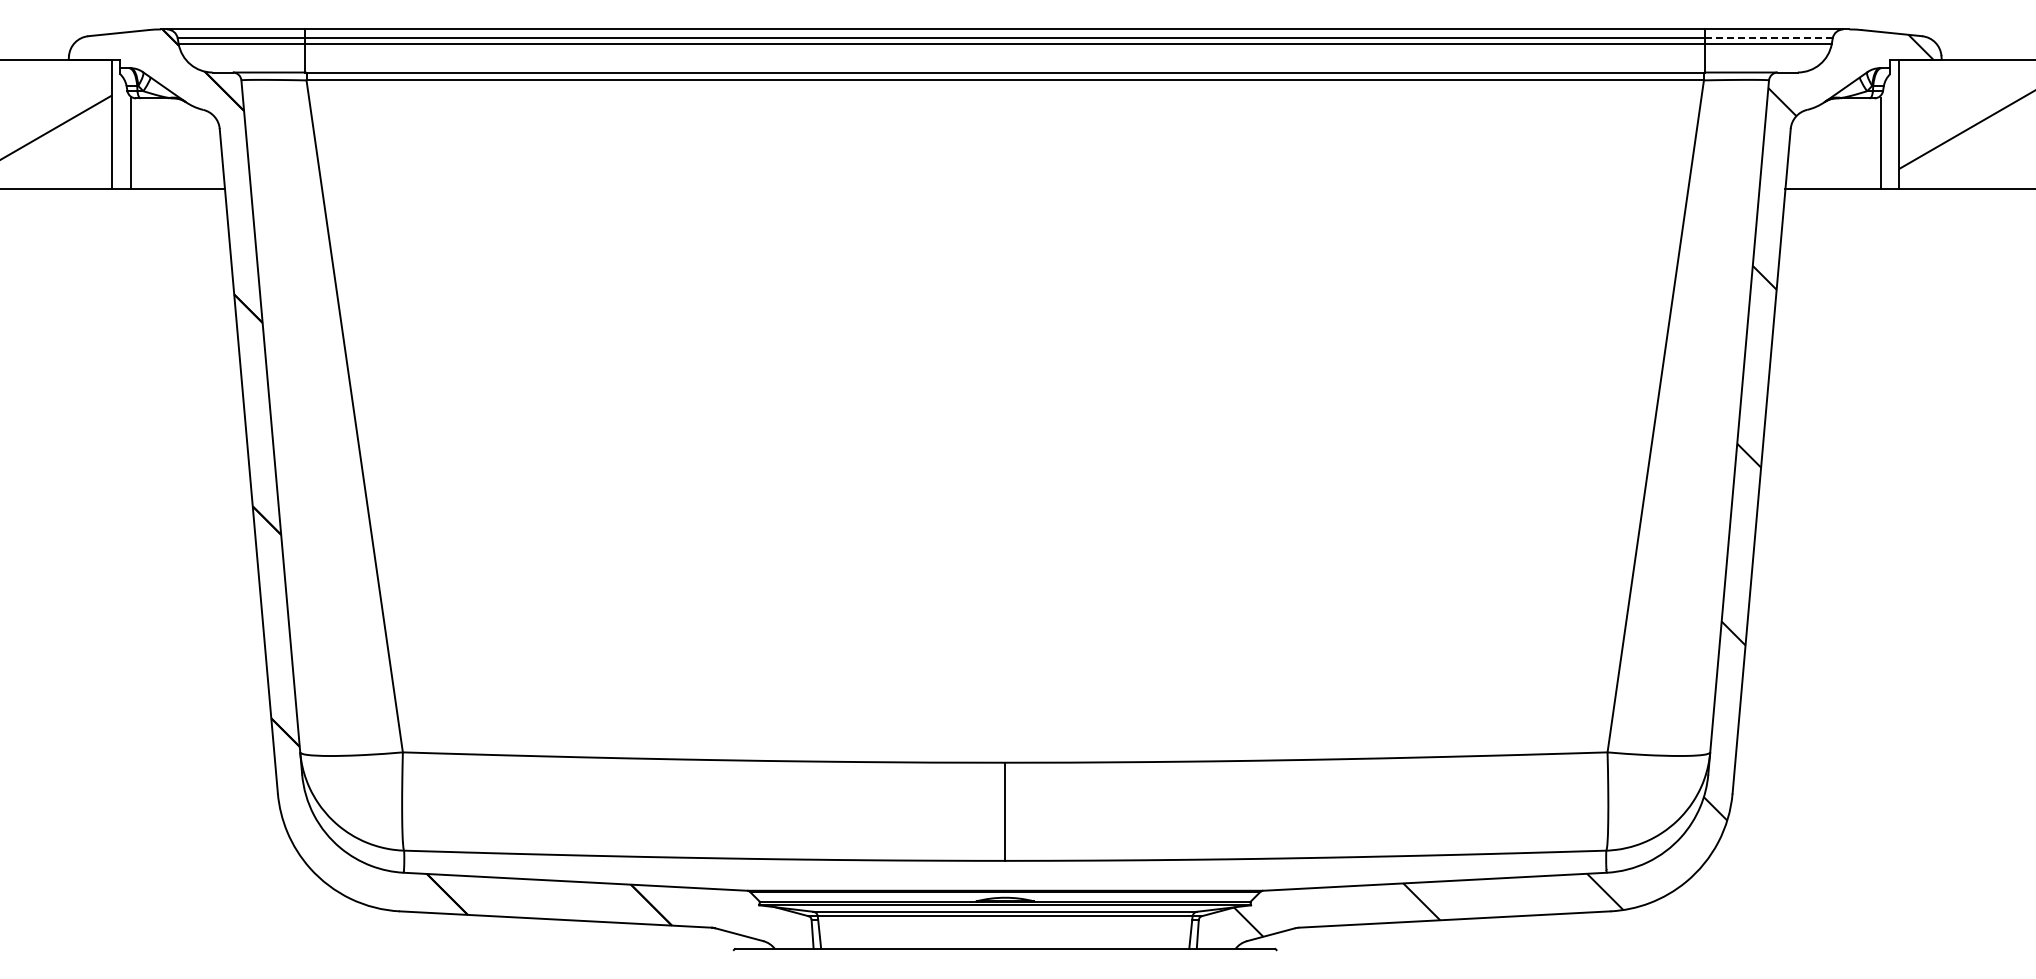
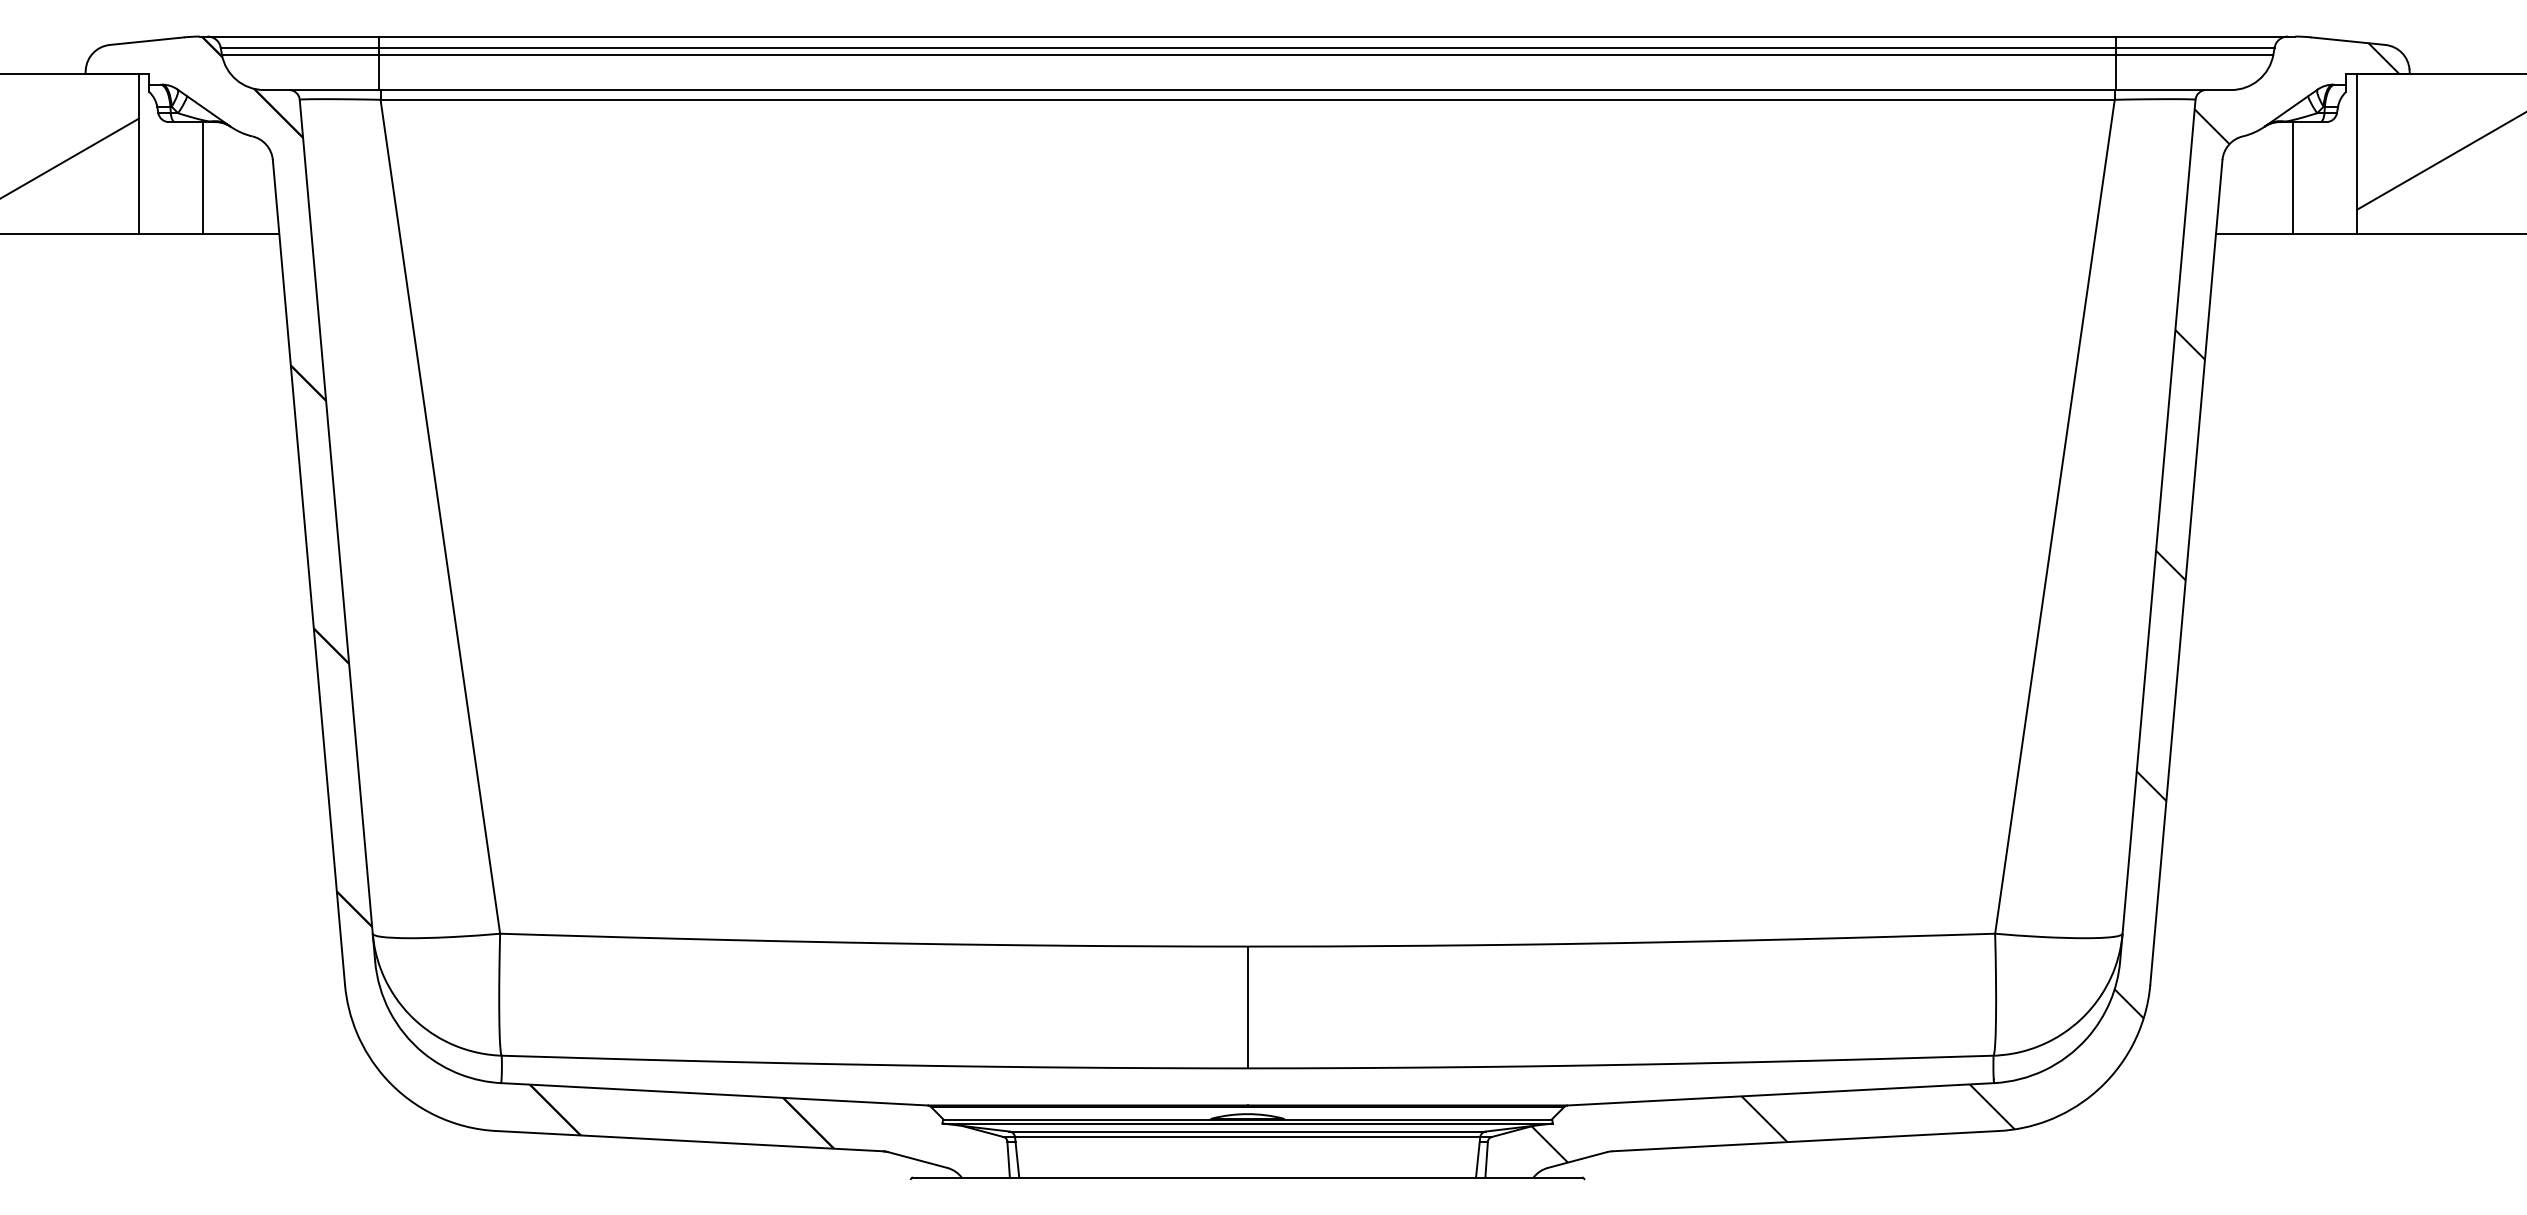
line: (1768, 38) -> (2194, 47), dashed -> solid
line: (131, 143) -> (203, 178), moved
line: (1881, 143) -> (2292, 178), moved

